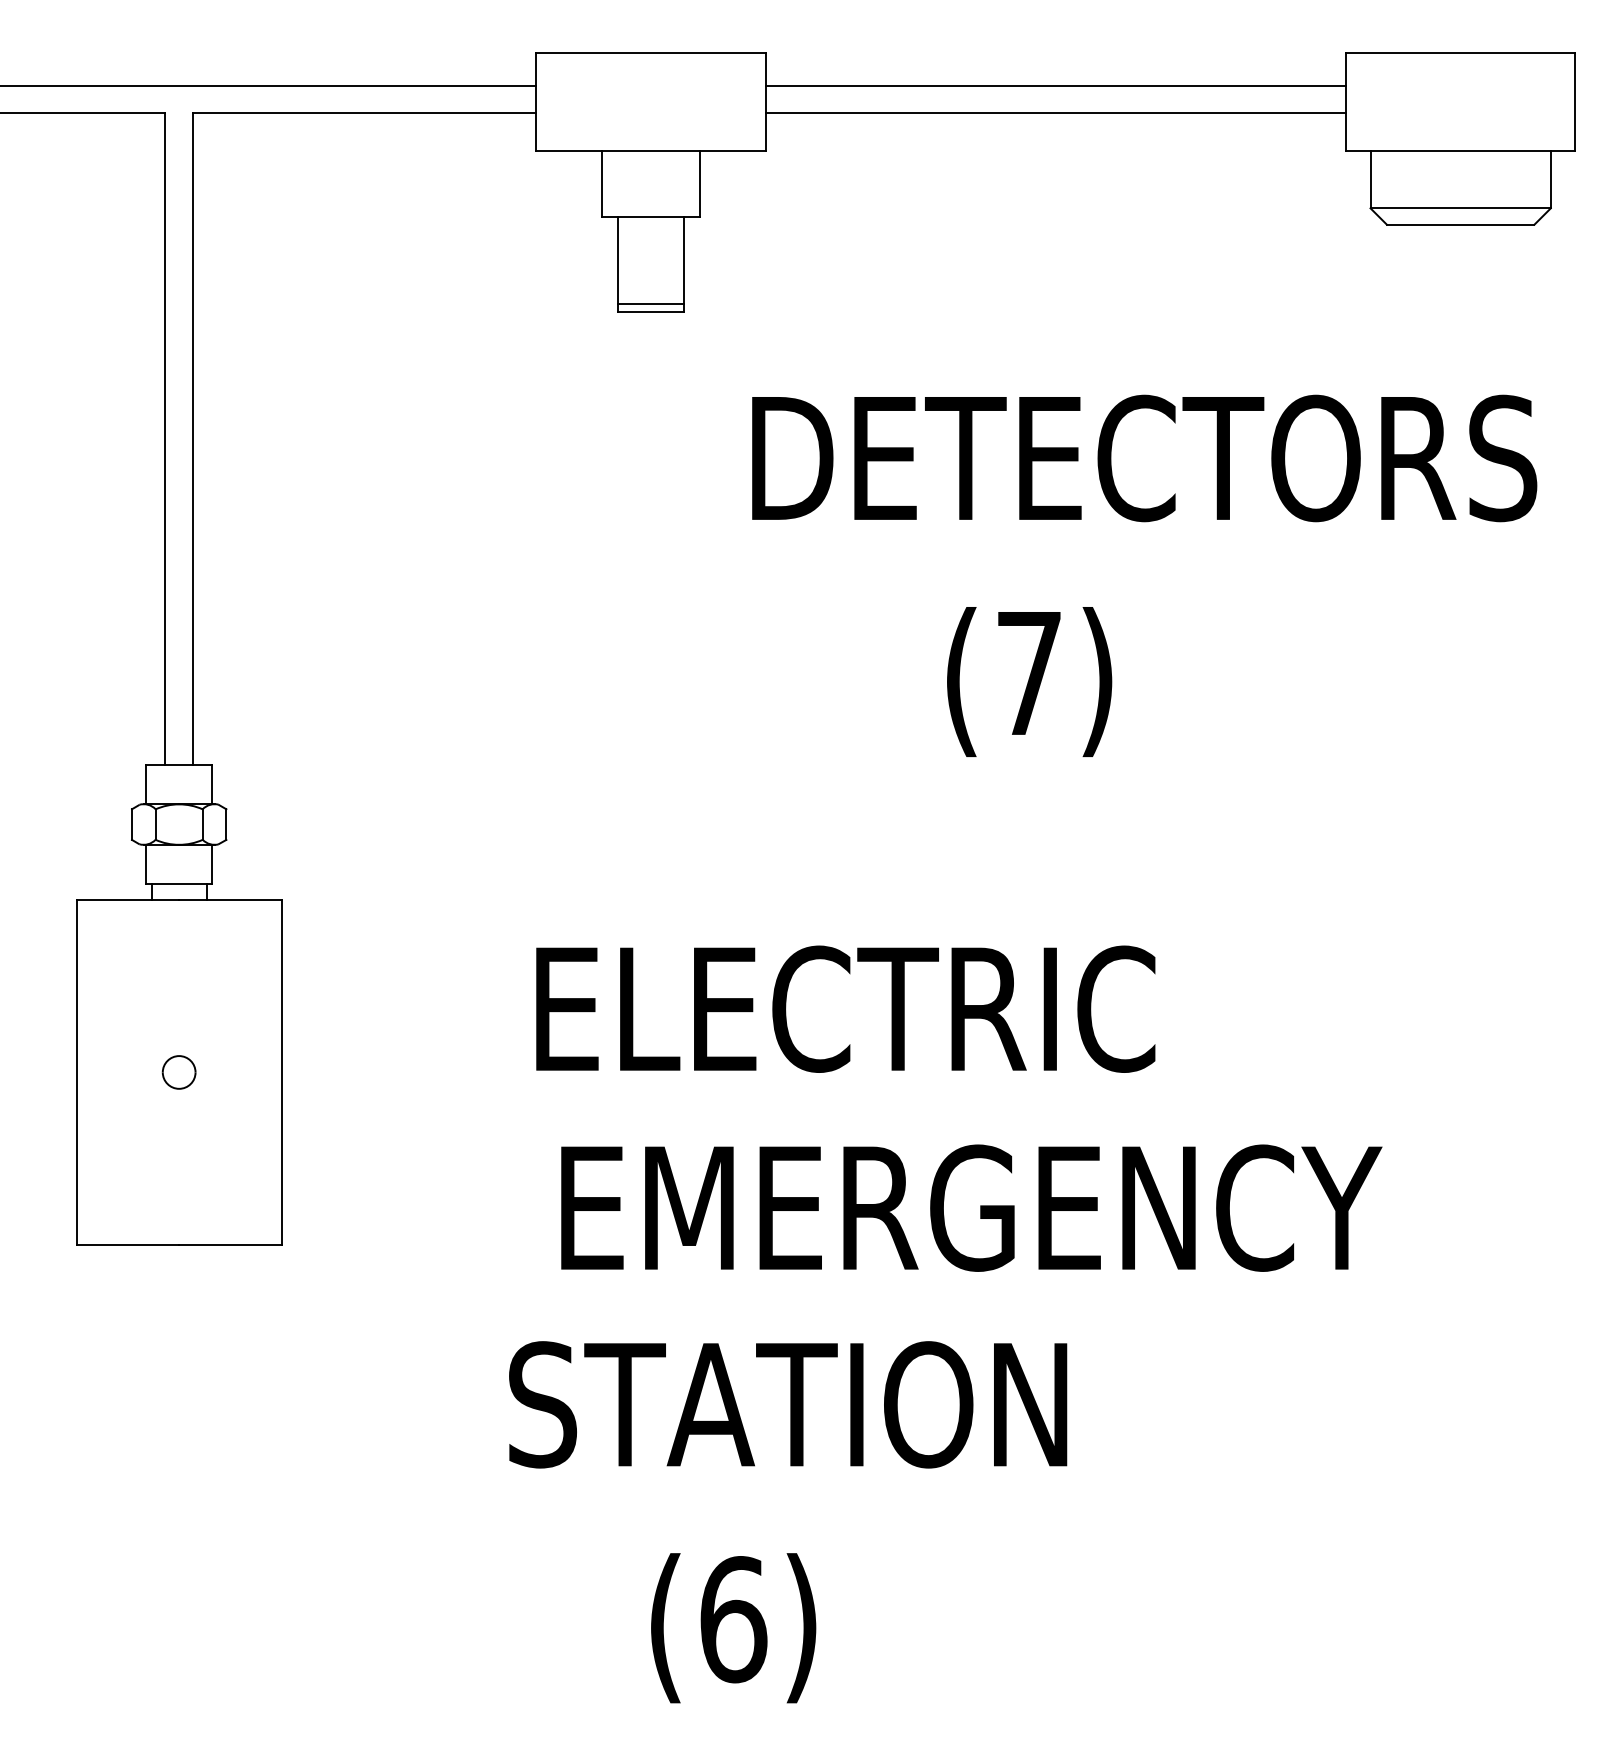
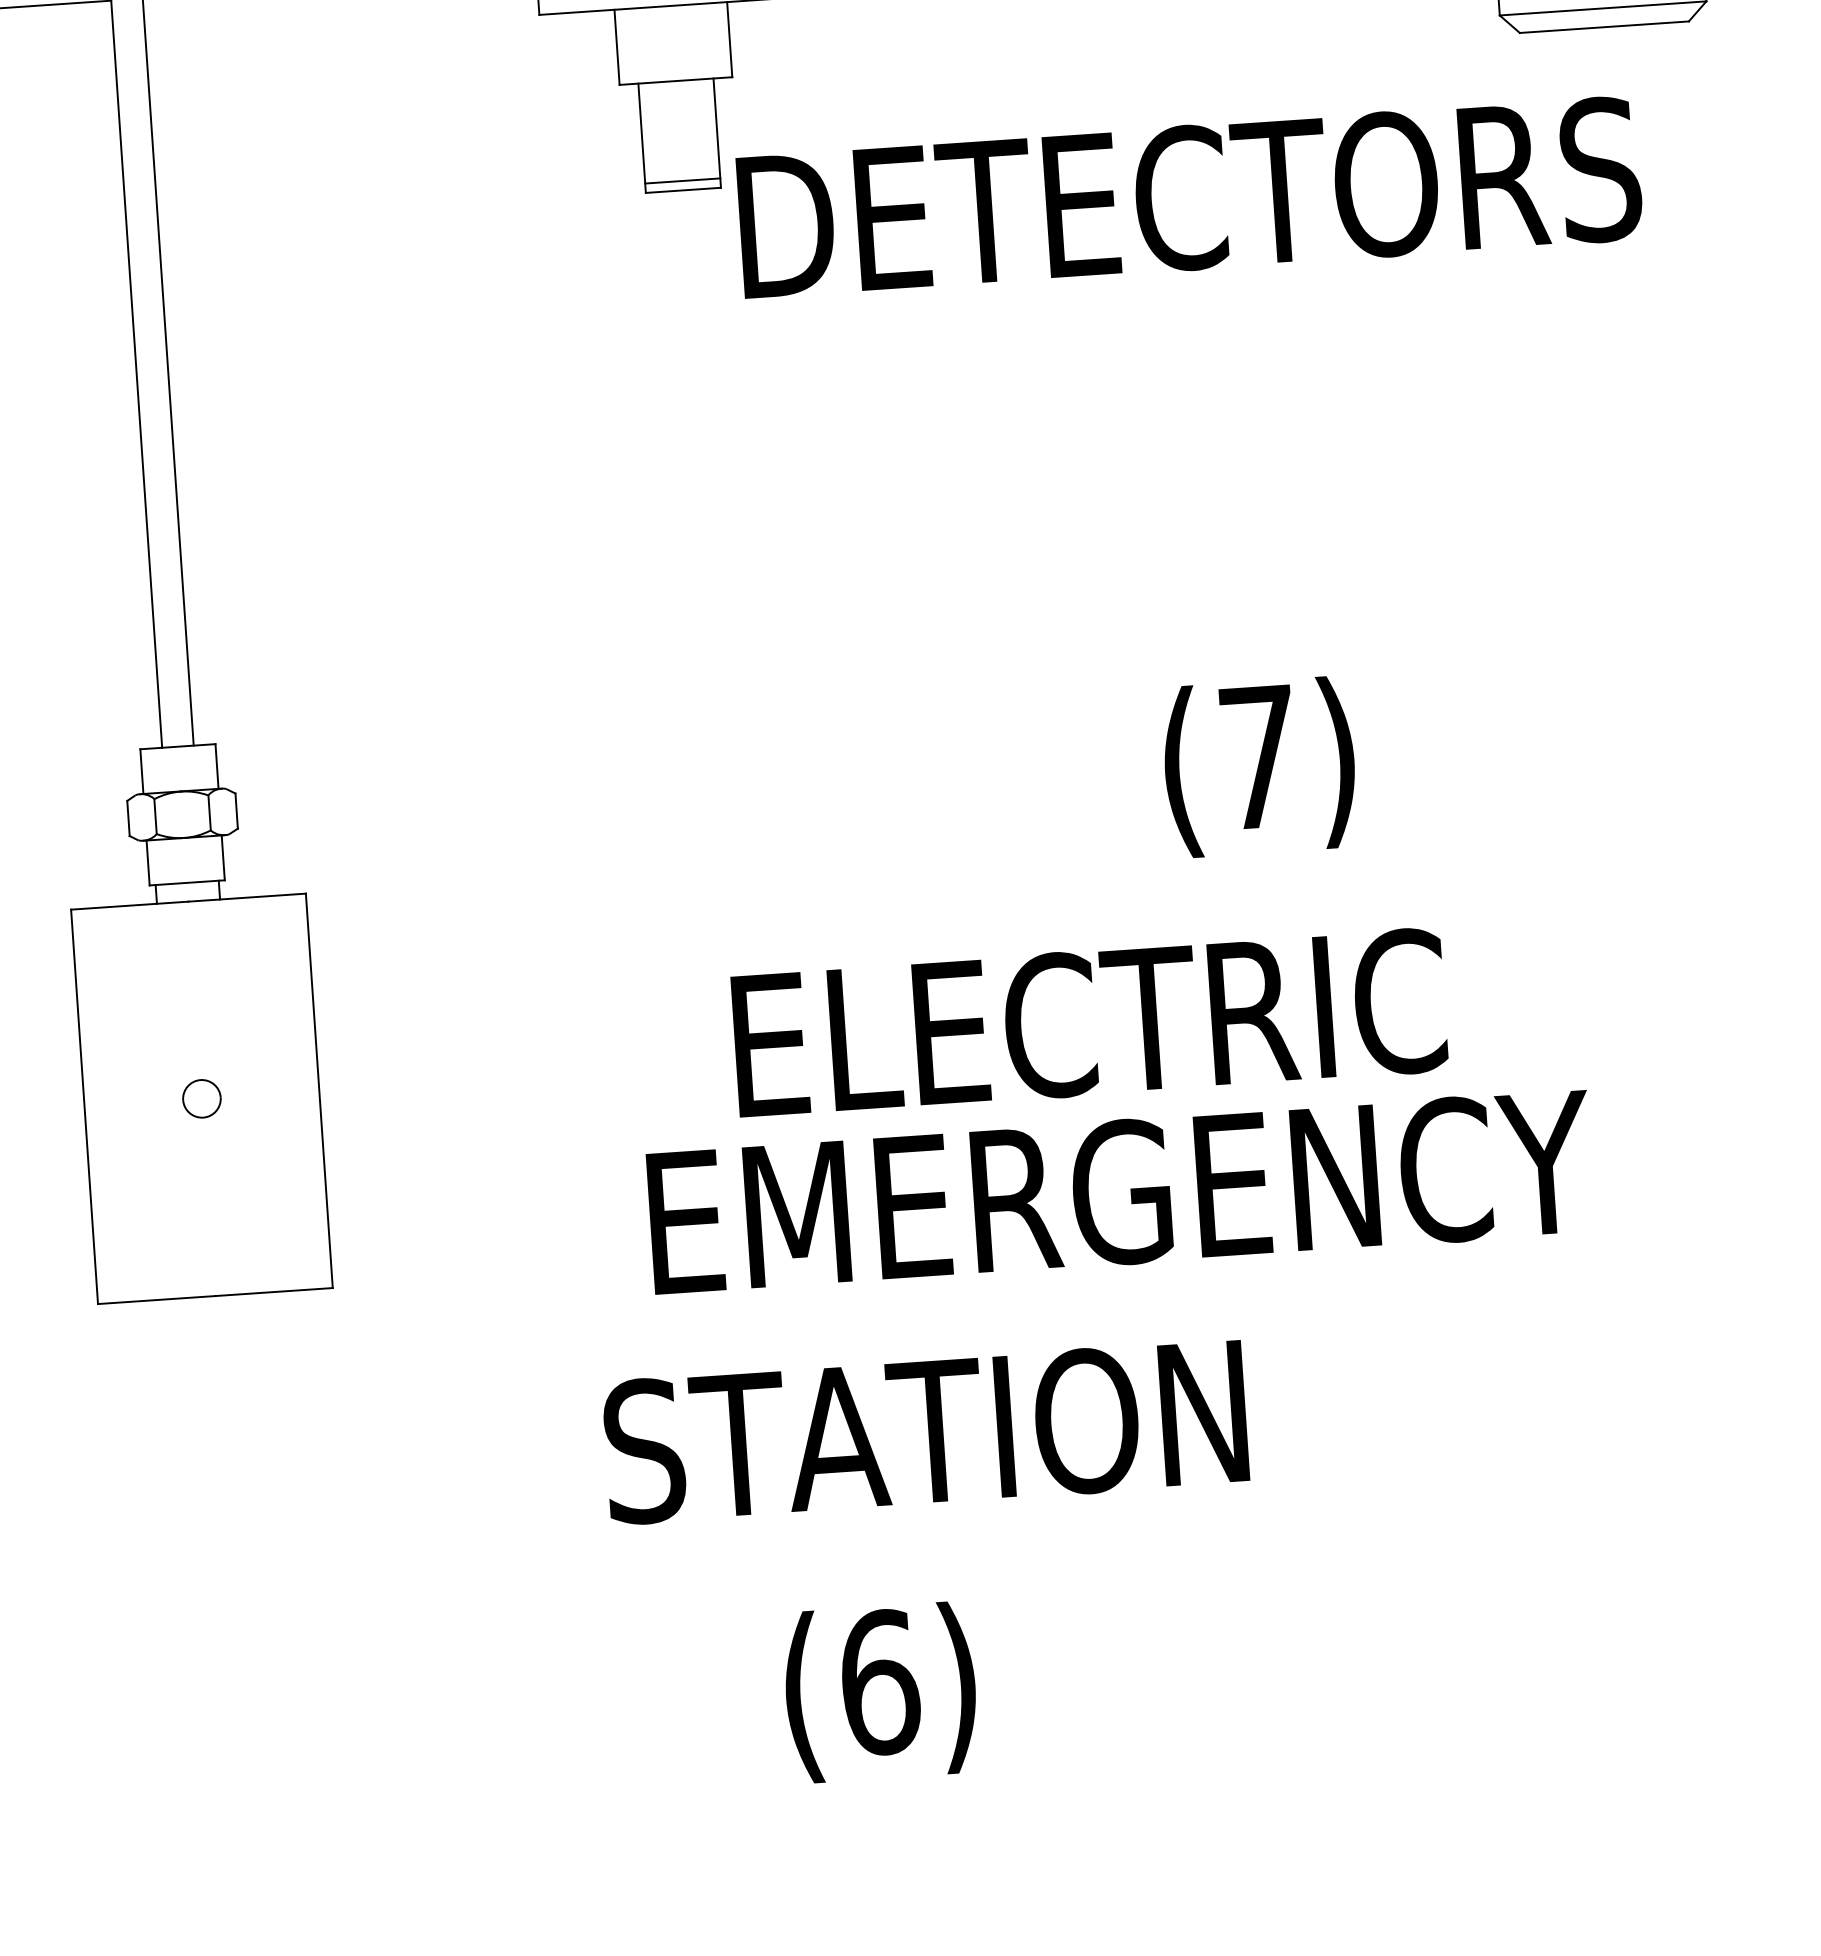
text: (1144, 458) -> (1189, 197), moved
text: (1029, 681) -> (1259, 766), moved
text: (845, 1008) -> (1089, 1022), moved

